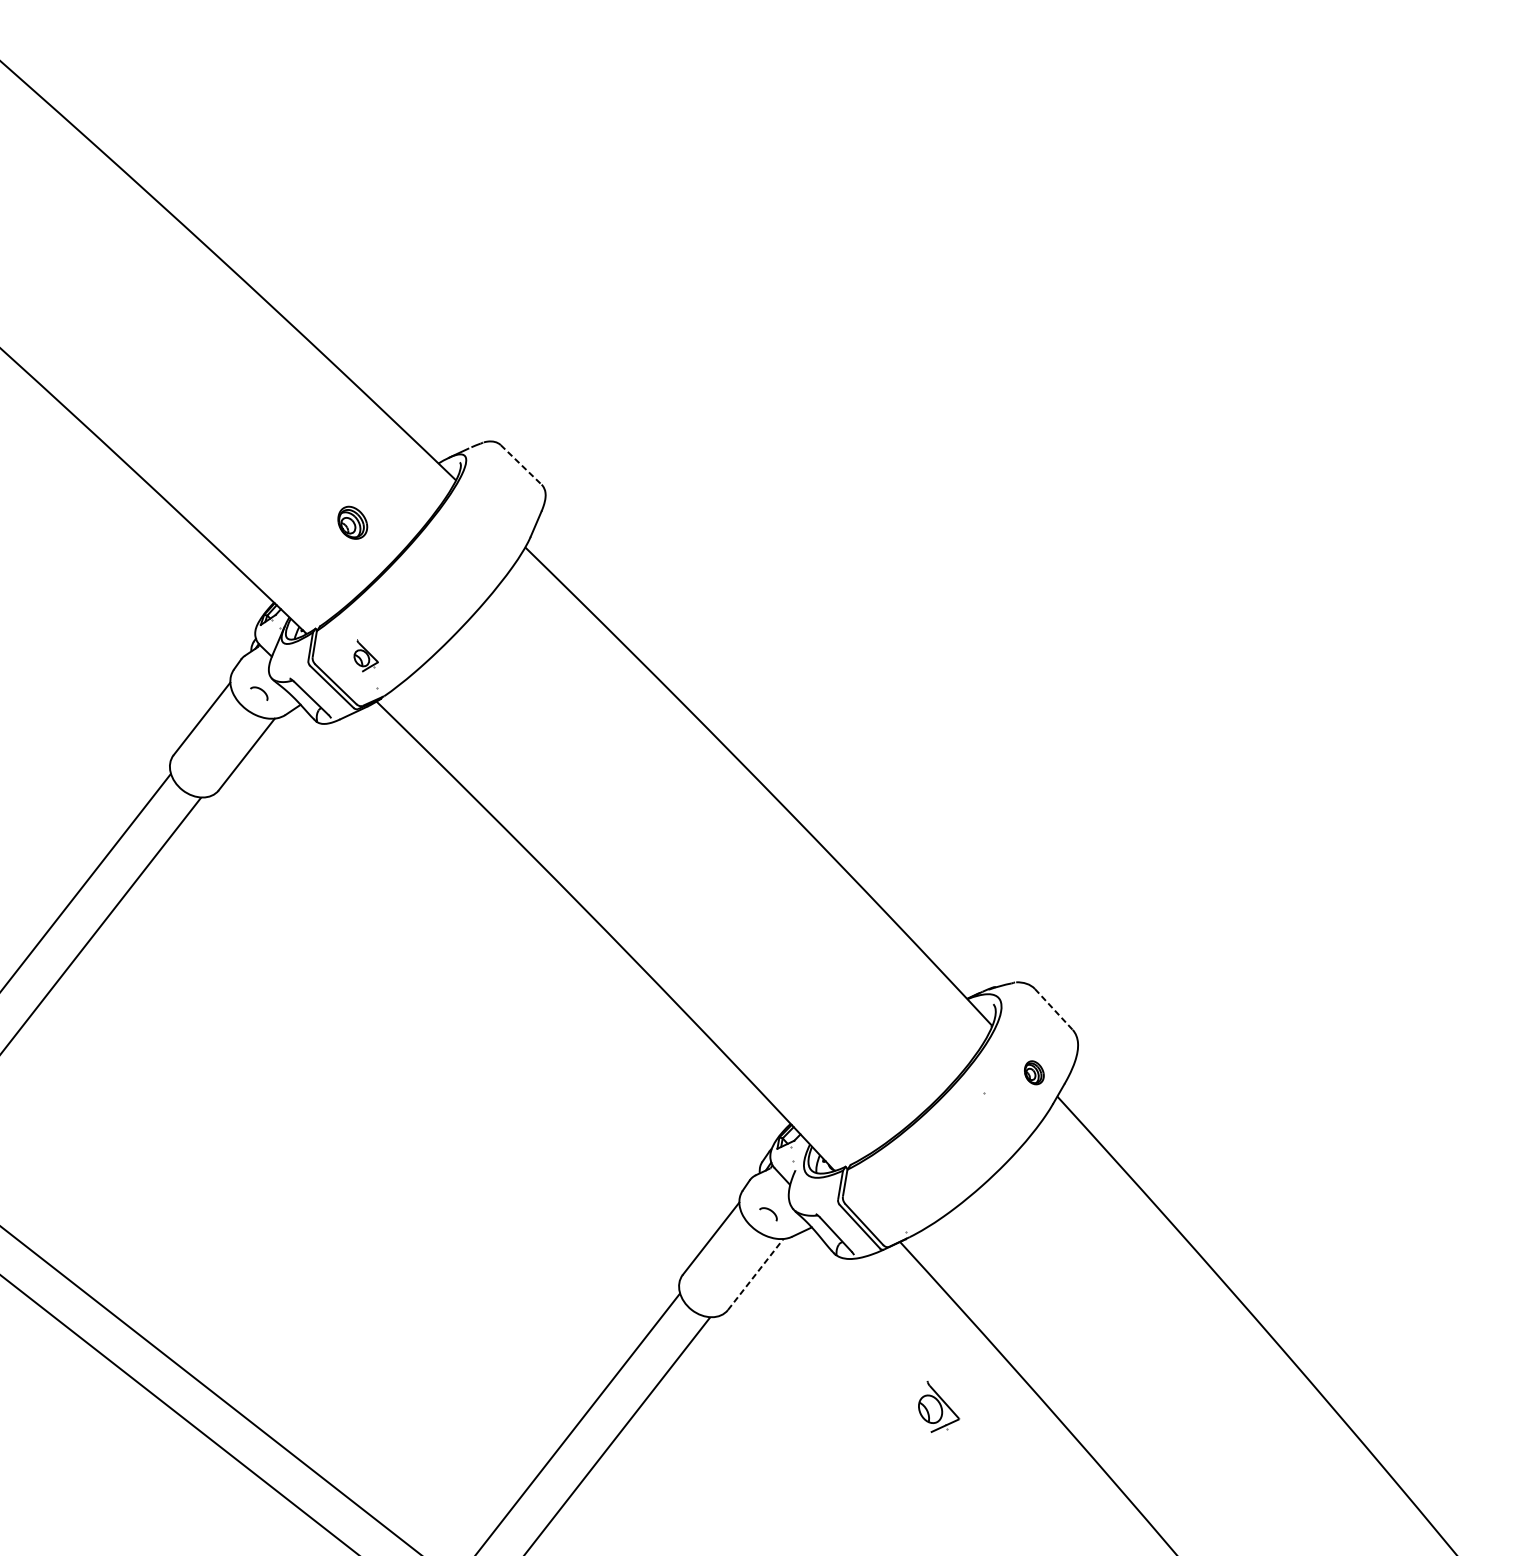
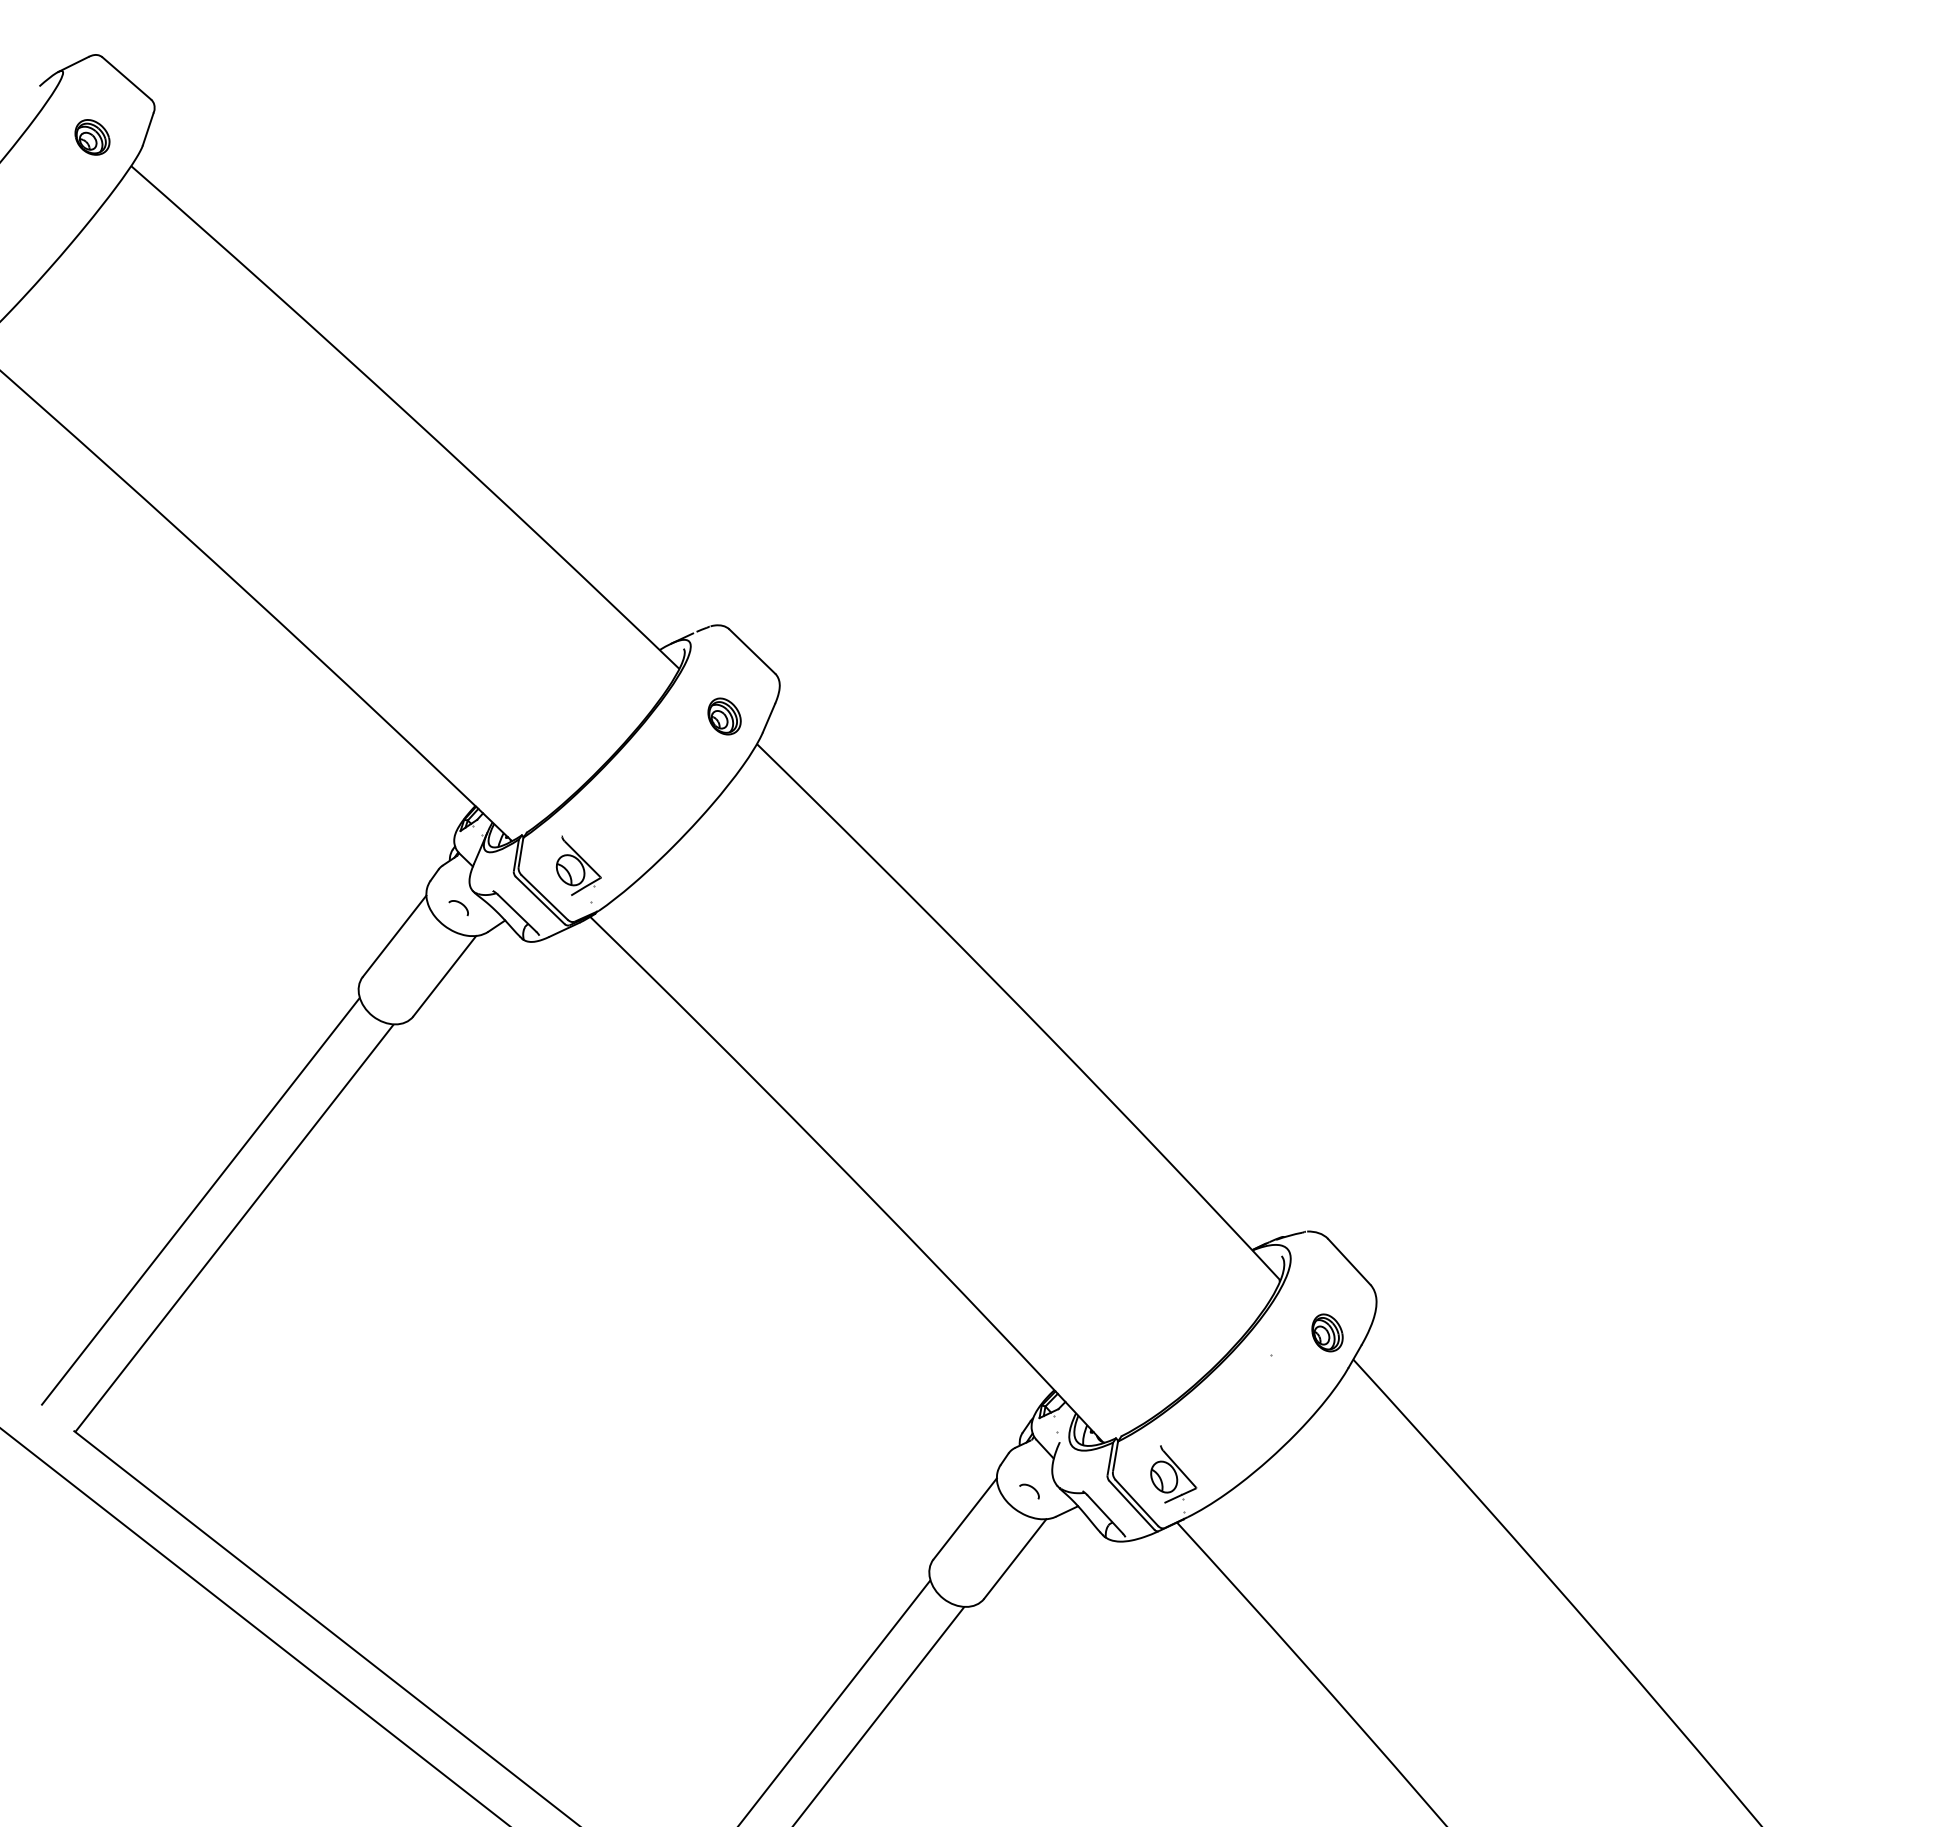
line: (521, 464) -> (752, 651), dashed -> solid
part: (352, 522) -> (724, 716), moved
part: (366, 655) -> (578, 865), size x1.67
line: (1053, 1009) -> (1349, 1262), dashed -> solid
part: (1034, 1072) -> (1327, 1332), size x1.43
line: (755, 1274) -> (1015, 1559), dashed -> solid
part: (938, 1406) -> (1173, 1474), moved

